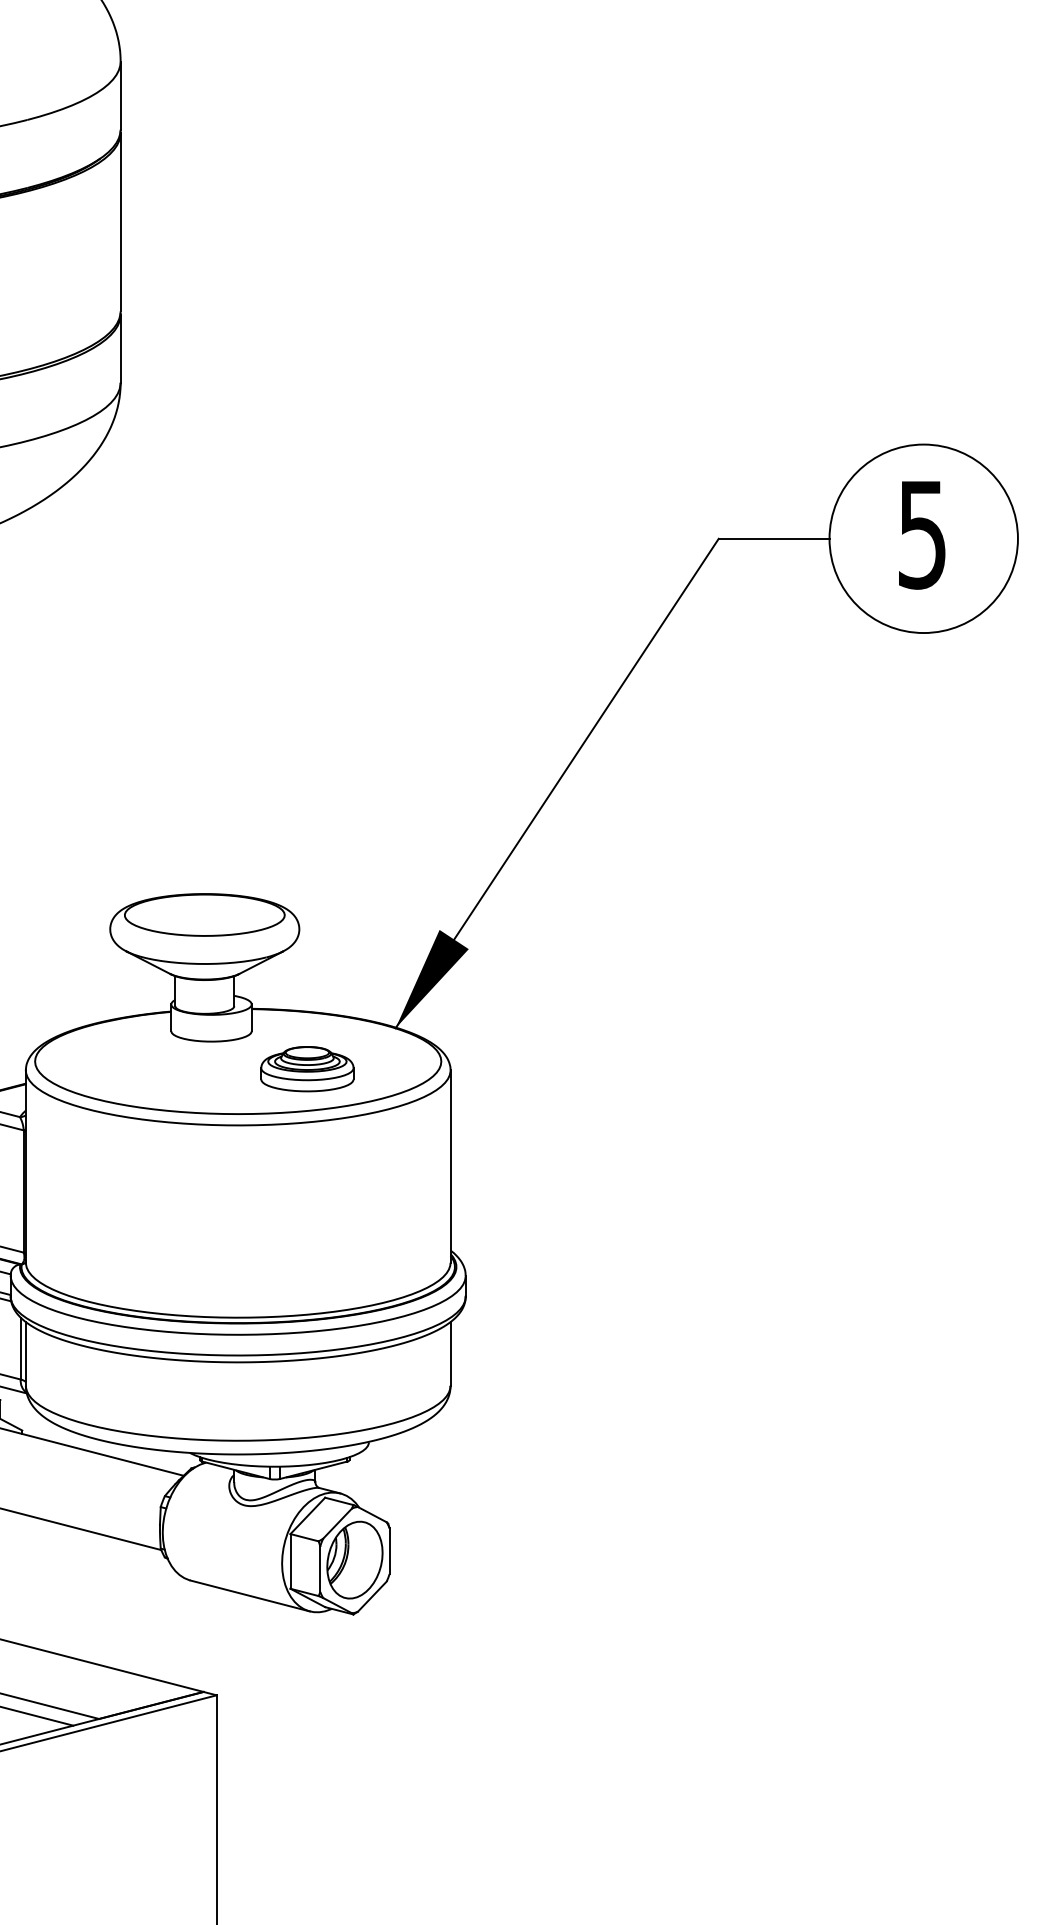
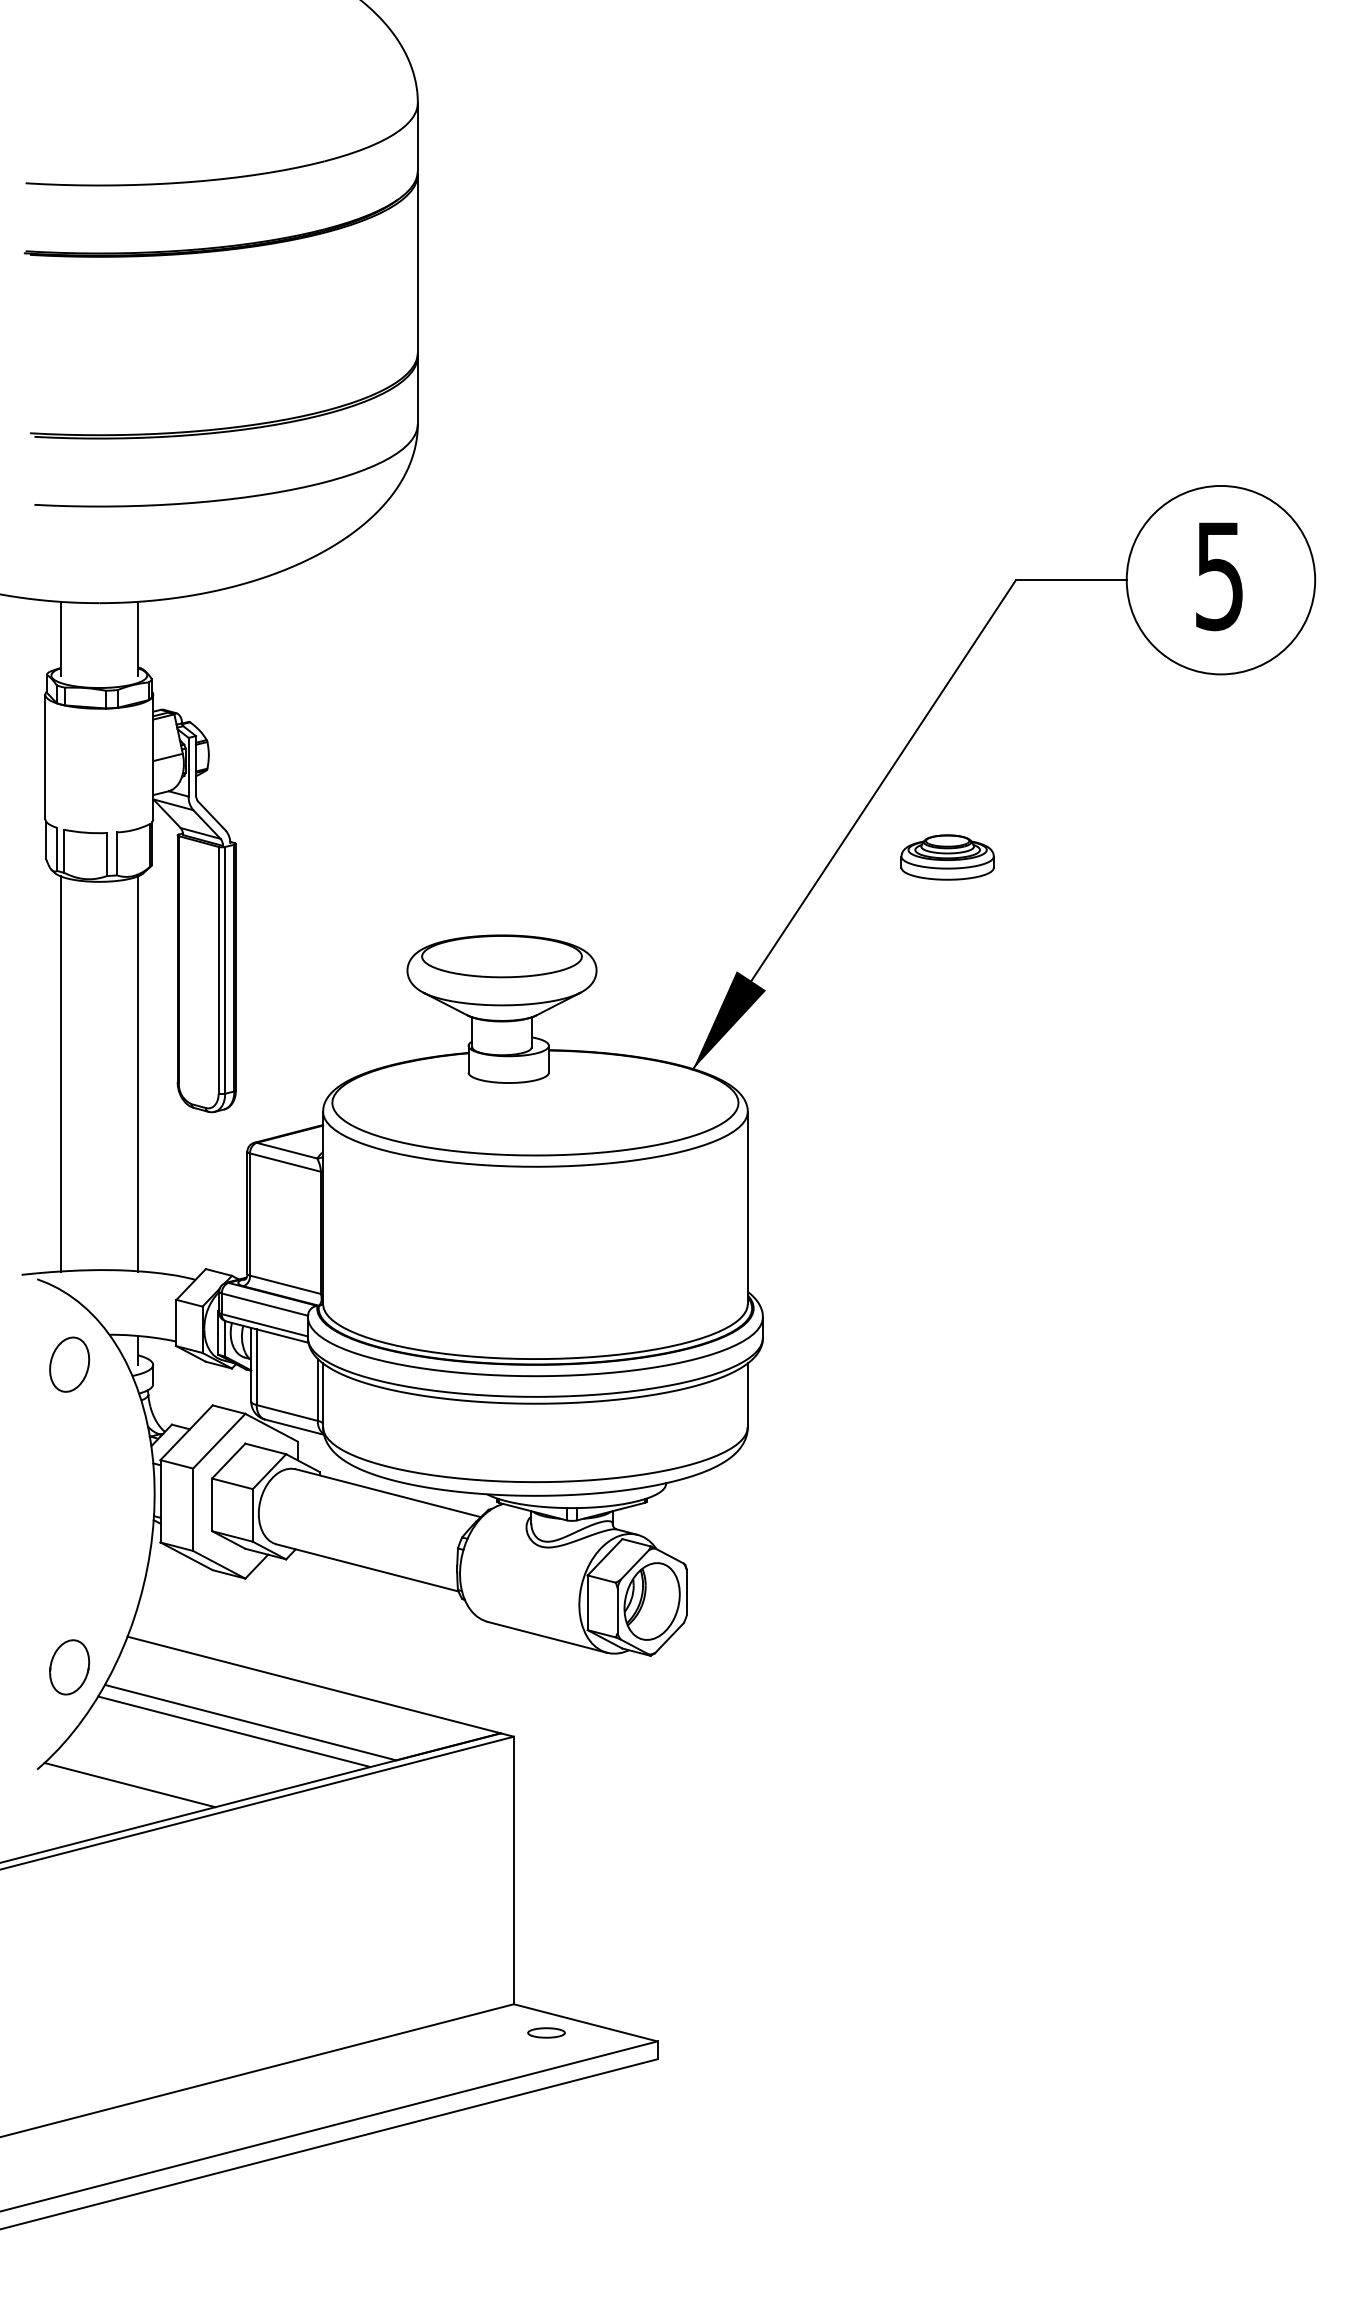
part: (307, 1069) -> (947, 857), moved

